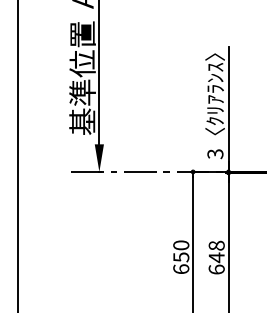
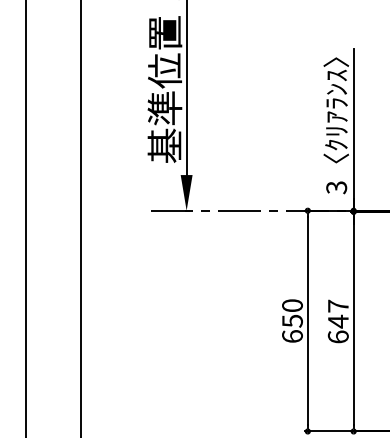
text: (216, 245) -> (338, 305), 648 -> 647

